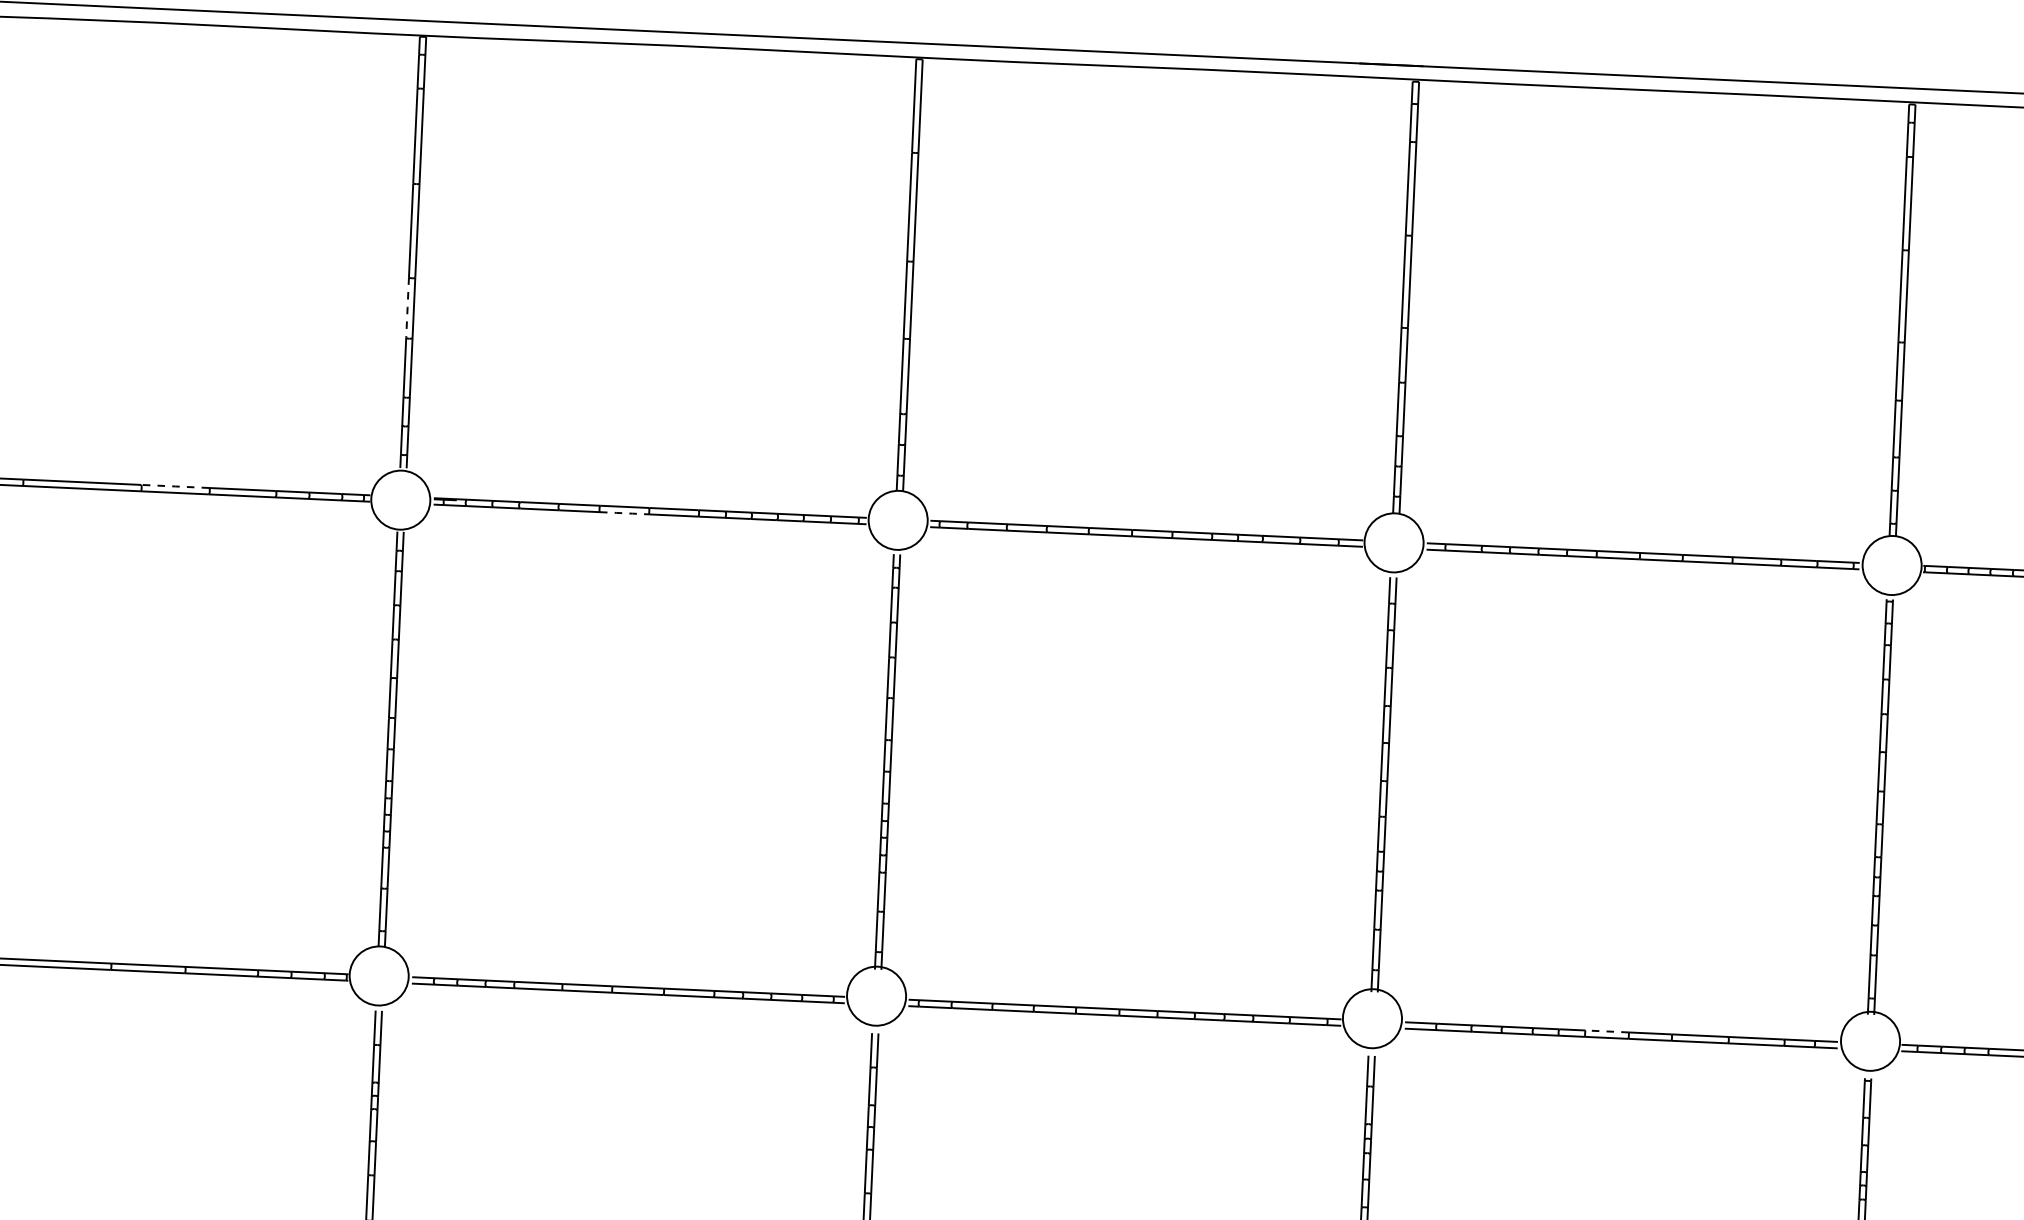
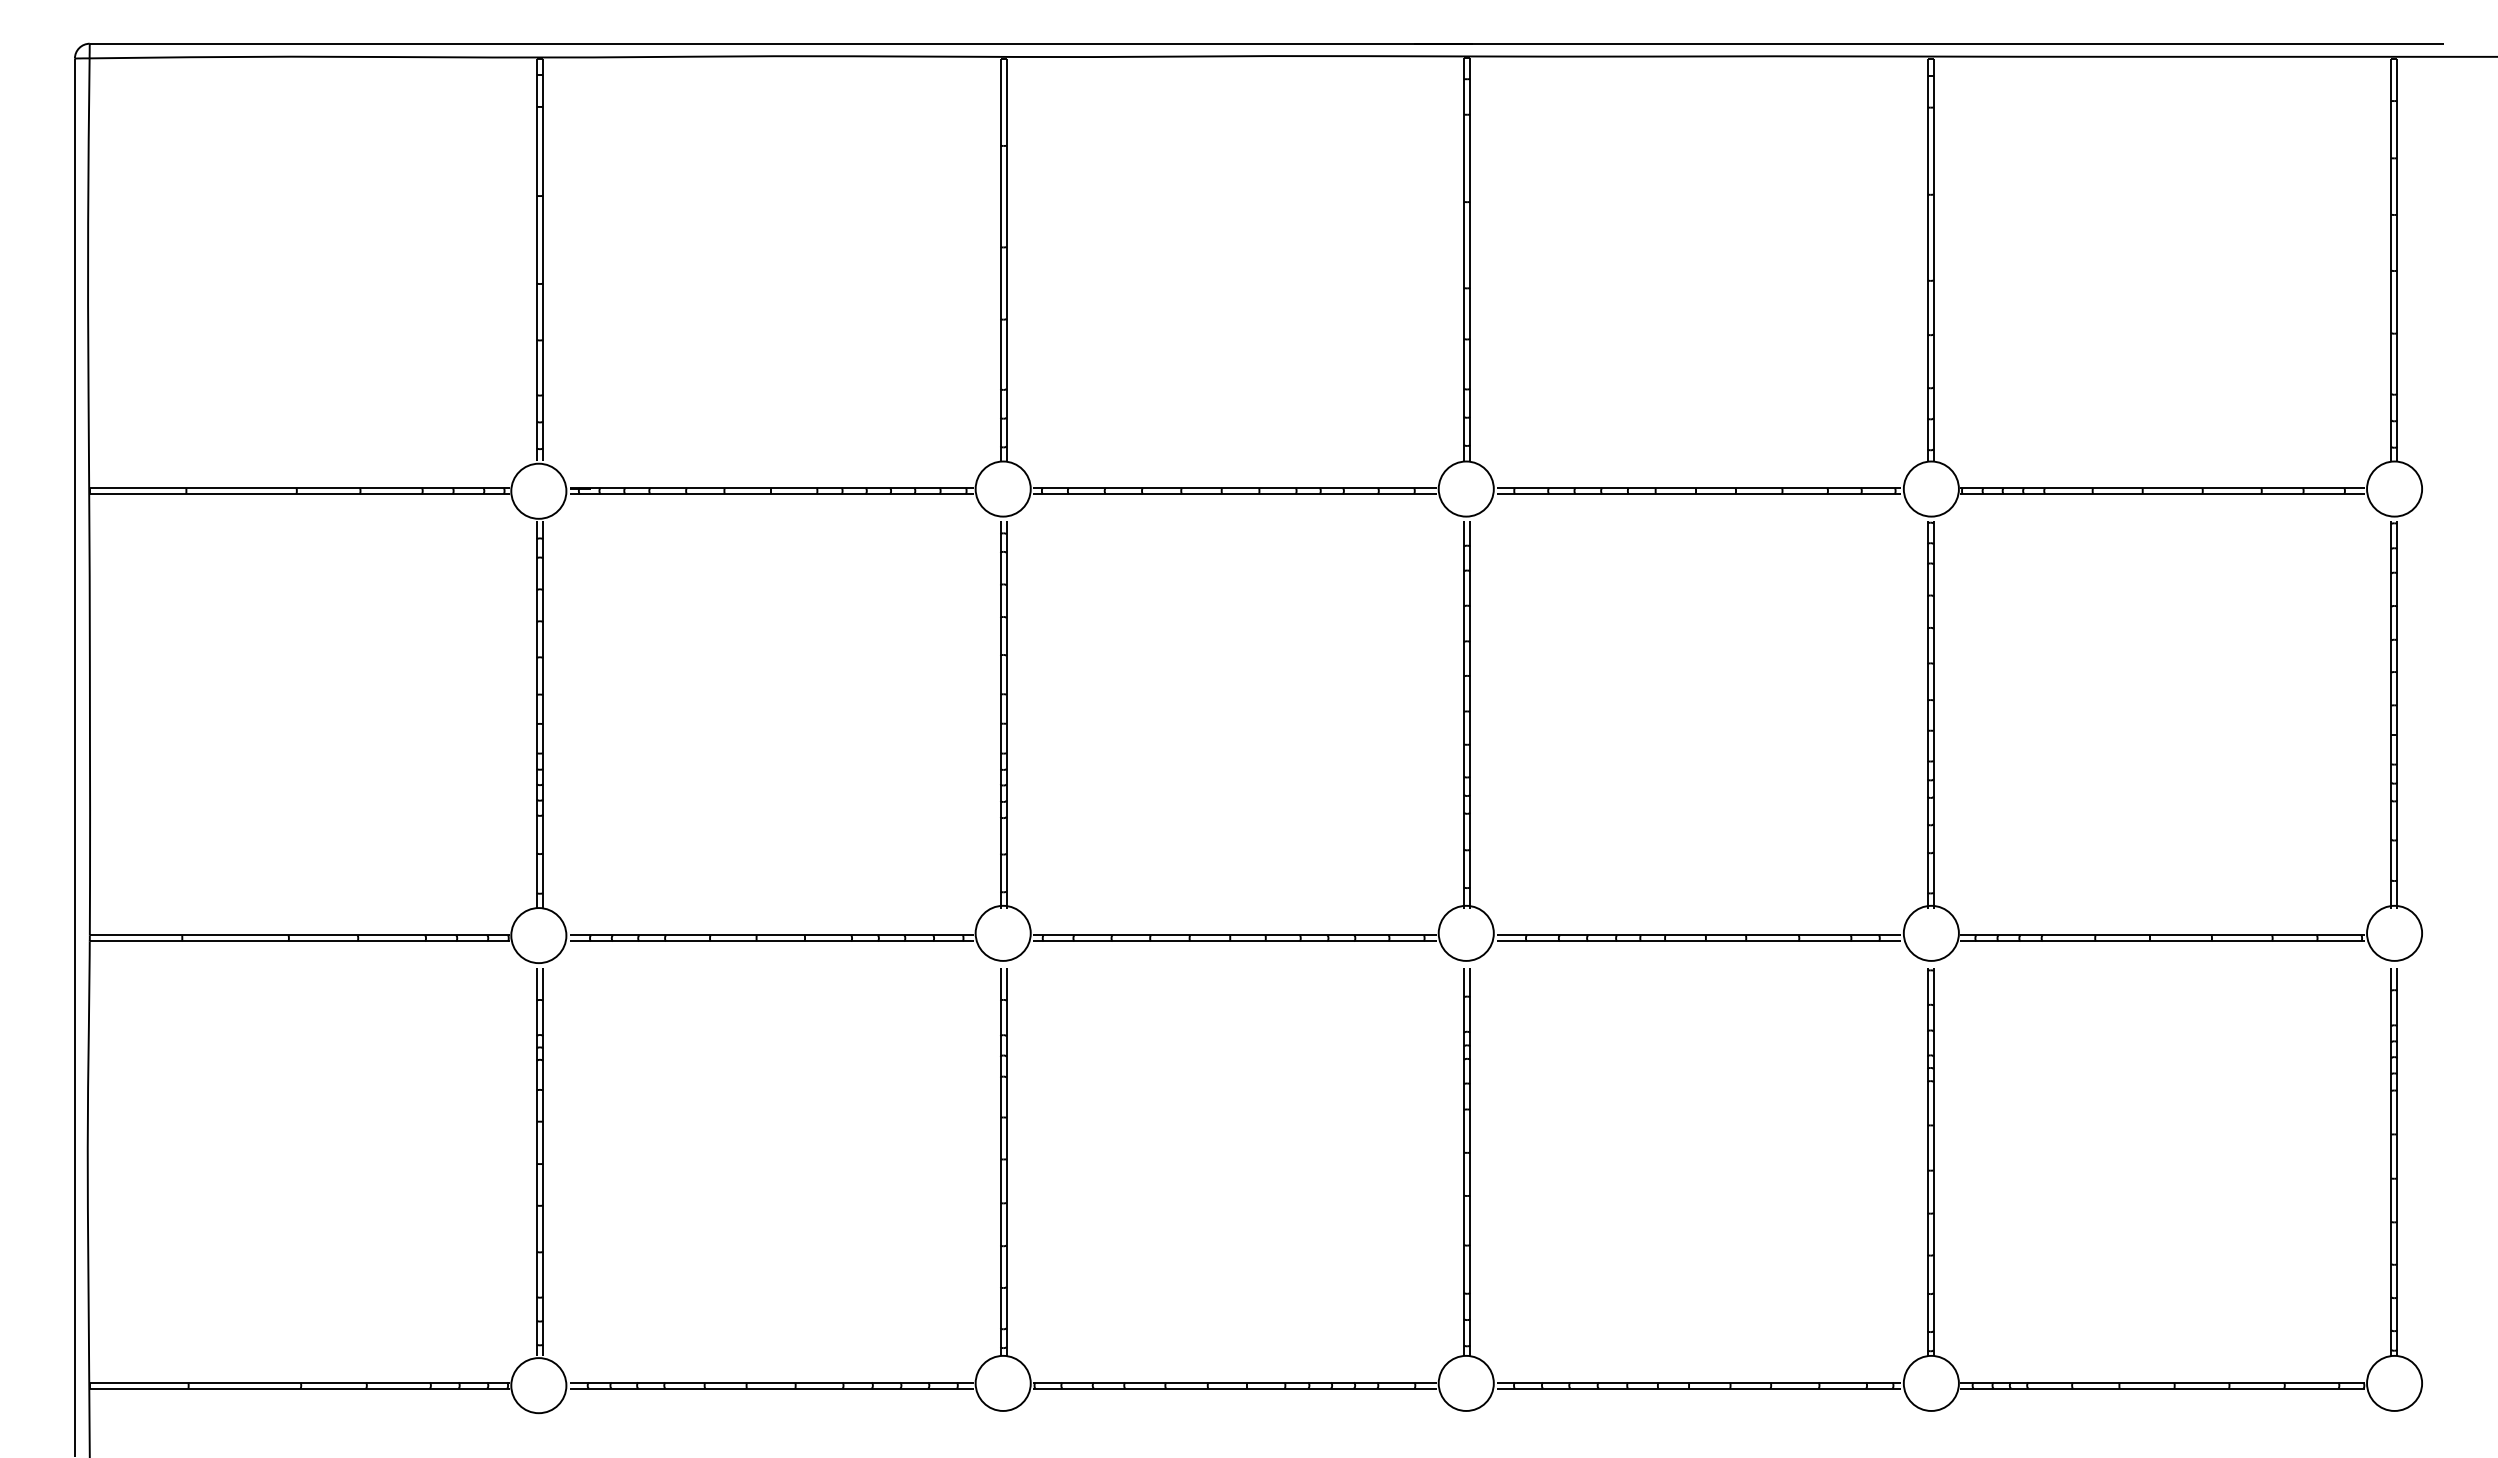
line: (408, 307) -> (537, 311), dashed -> solid
line: (175, 486) -> (328, 488), dashed -> solid
line: (624, 513) -> (747, 494), dashed -> solid
line: (1607, 1031) -> (1685, 935), dashed -> solid

